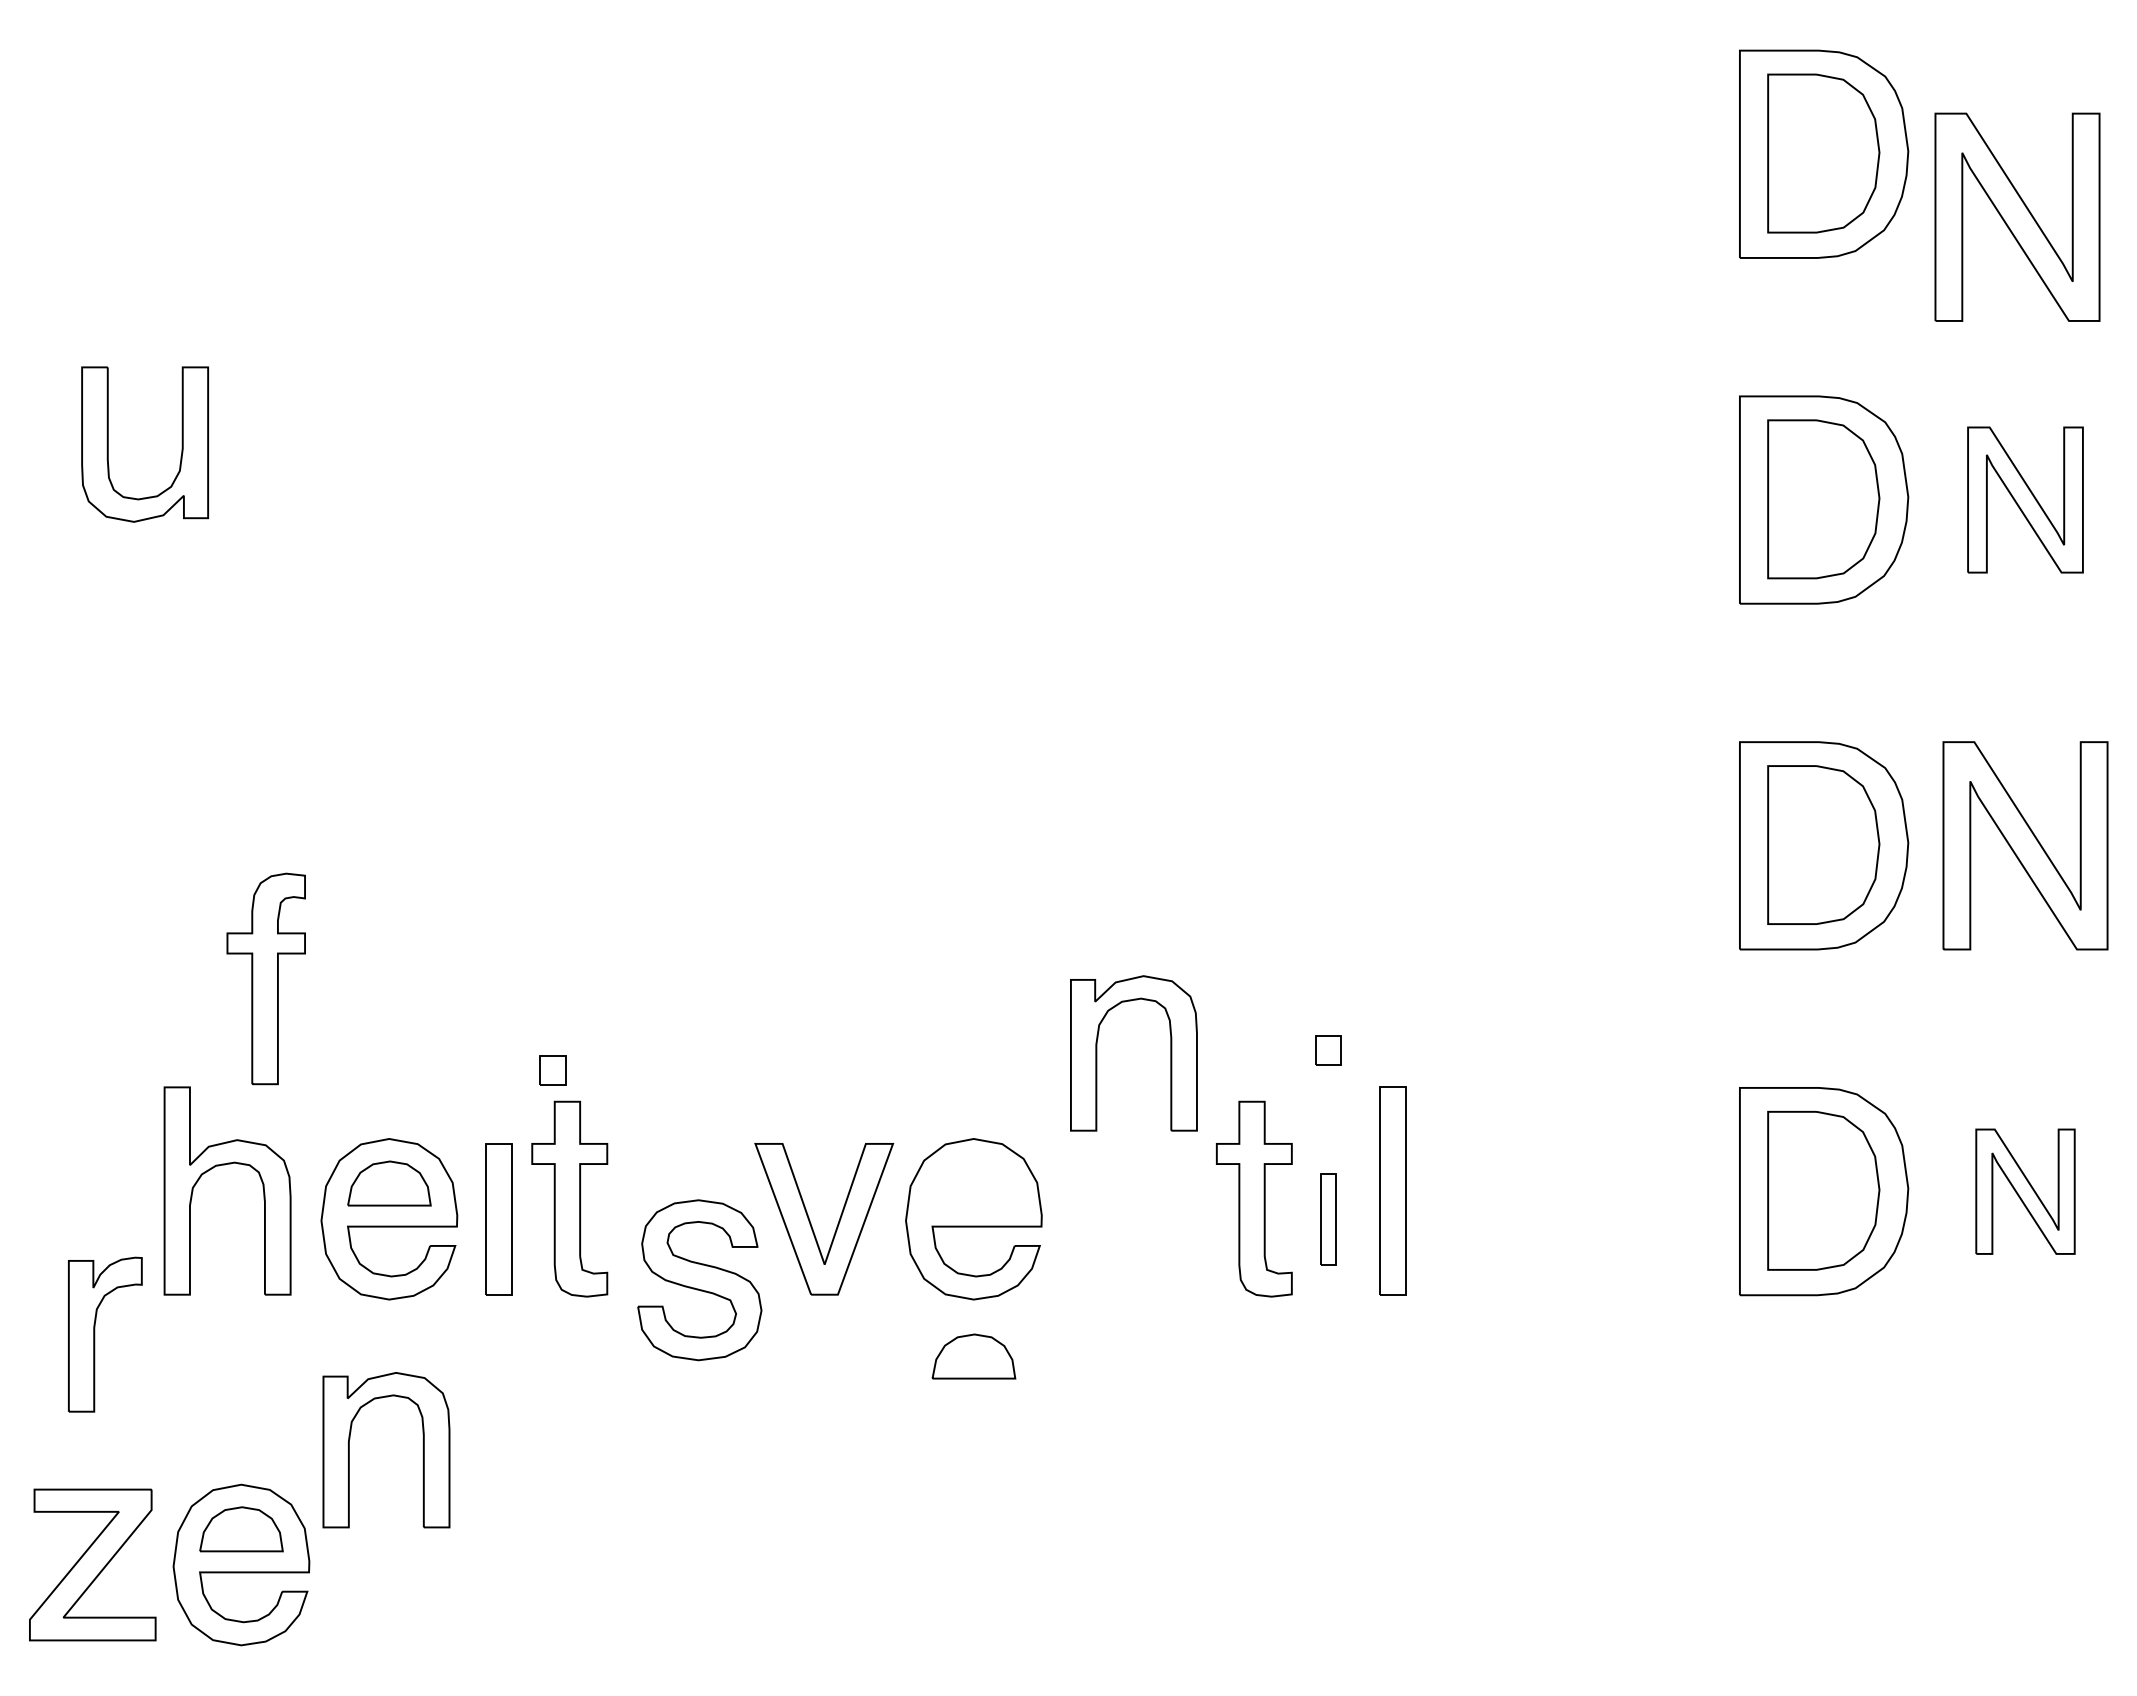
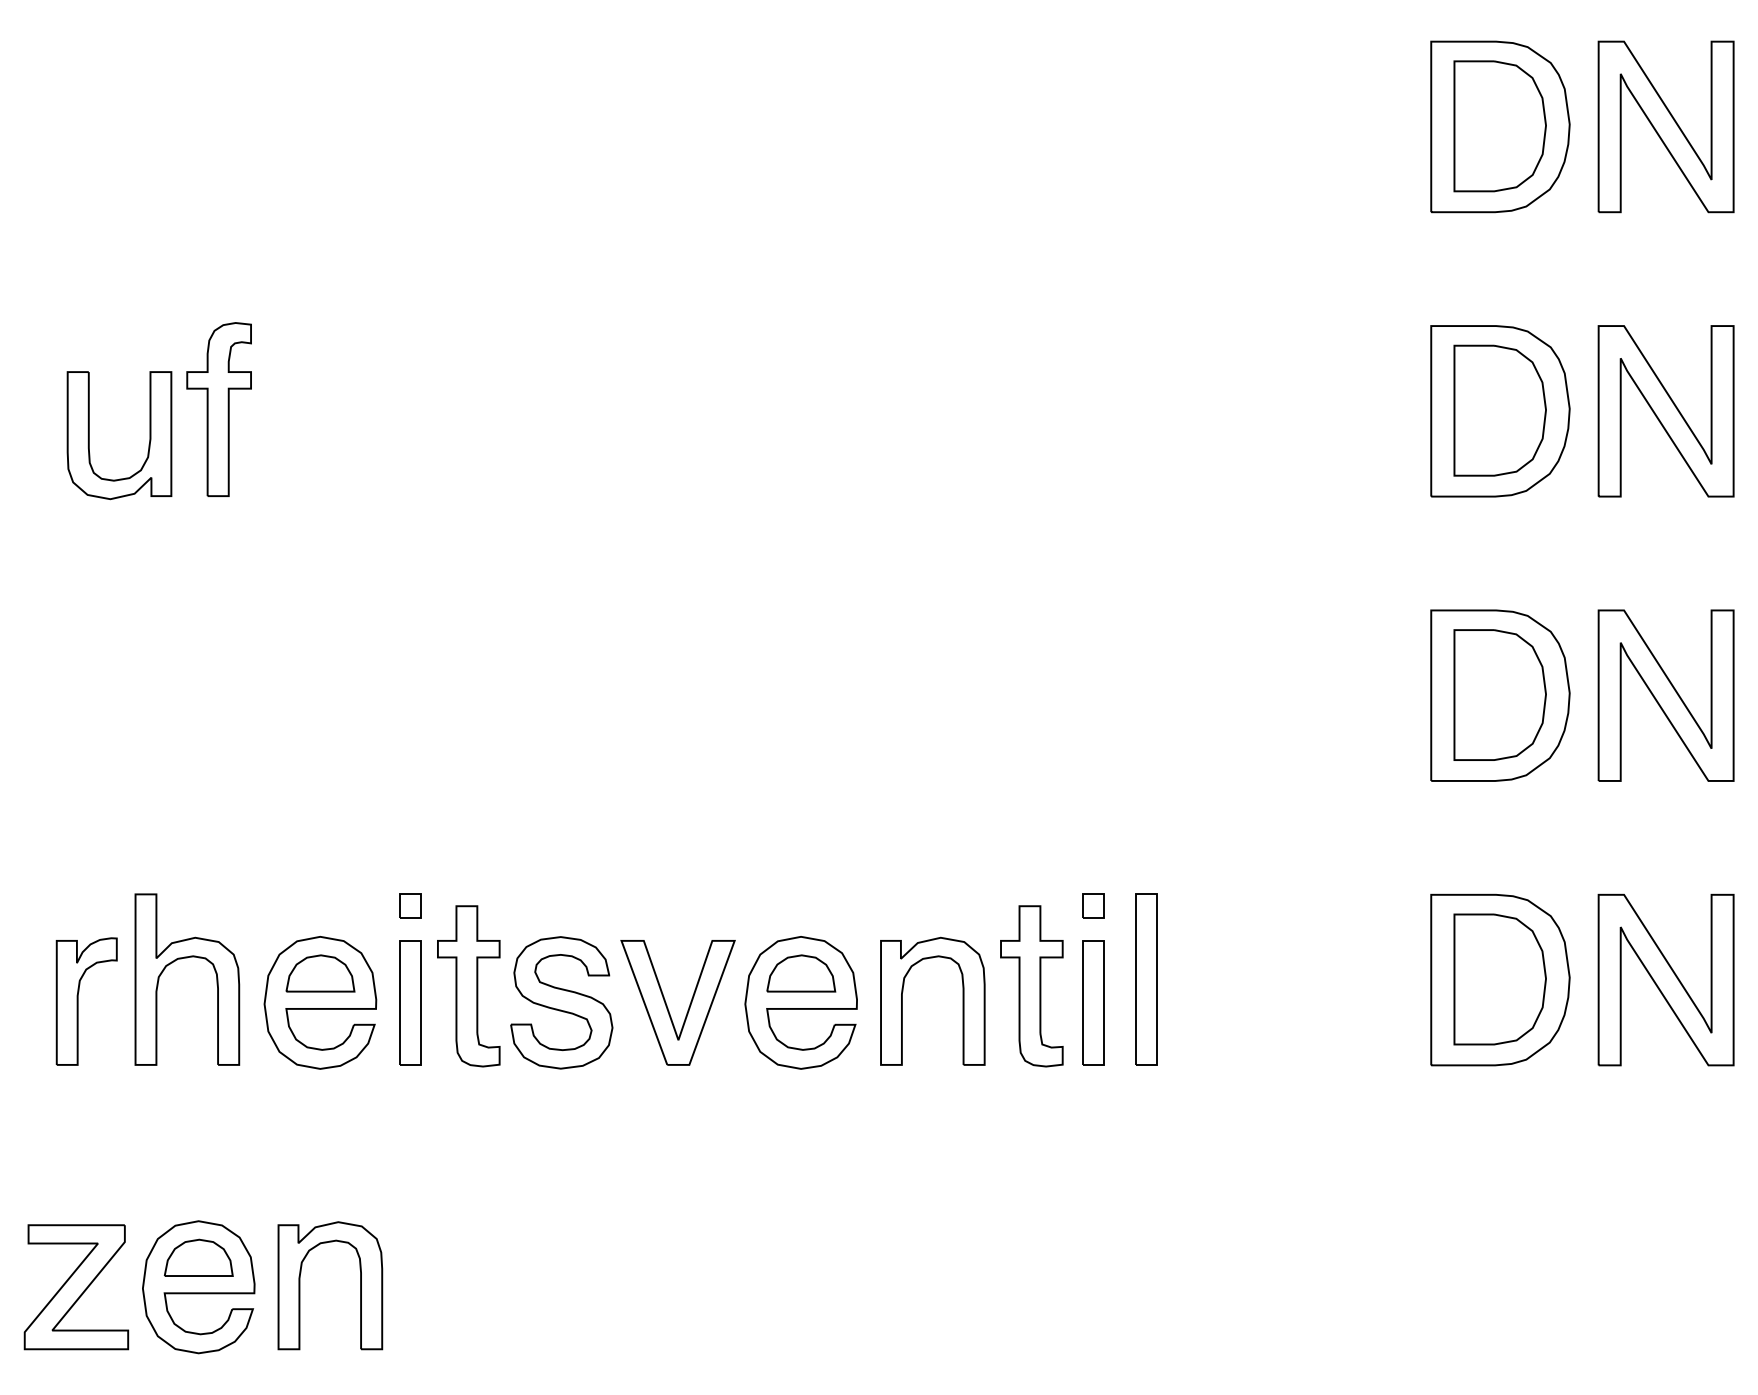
part: (2017, 216) -> (1666, 126), moved
part: (108, 444) -> (89, 435), moved
part: (2025, 499) -> (1666, 410), size x1.43
part: (265, 978) -> (218, 409), moved
part: (1328, 1050) -> (1092, 906), moved
part: (1097, 1053) -> (902, 1001), moved
part: (552, 1070) -> (410, 906), moved
part: (2025, 1191) -> (1666, 980), size x1.67
part: (1328, 1219) -> (1092, 1003), size x1.67
part: (699, 1280) -> (561, 1003), moved
part: (95, 1334) -> (78, 1001), moved
part: (973, 1356) -> (800, 973), moved
part: (422, 1450) -> (360, 1285), moved

